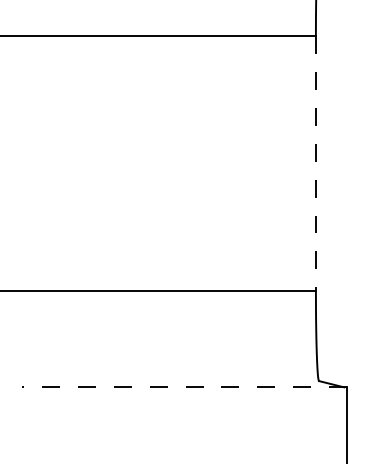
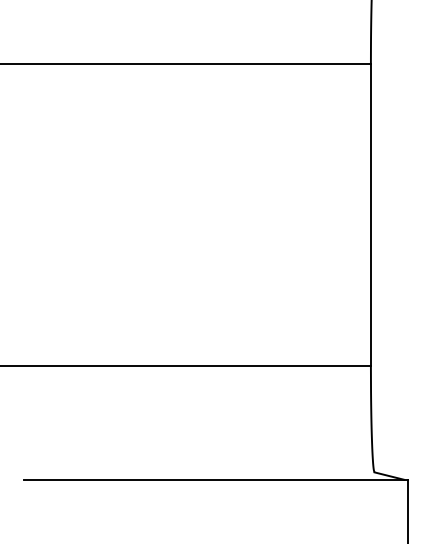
line: (315, 163) -> (370, 215), dashed -> solid
line: (184, 387) -> (215, 479), dashed -> solid

